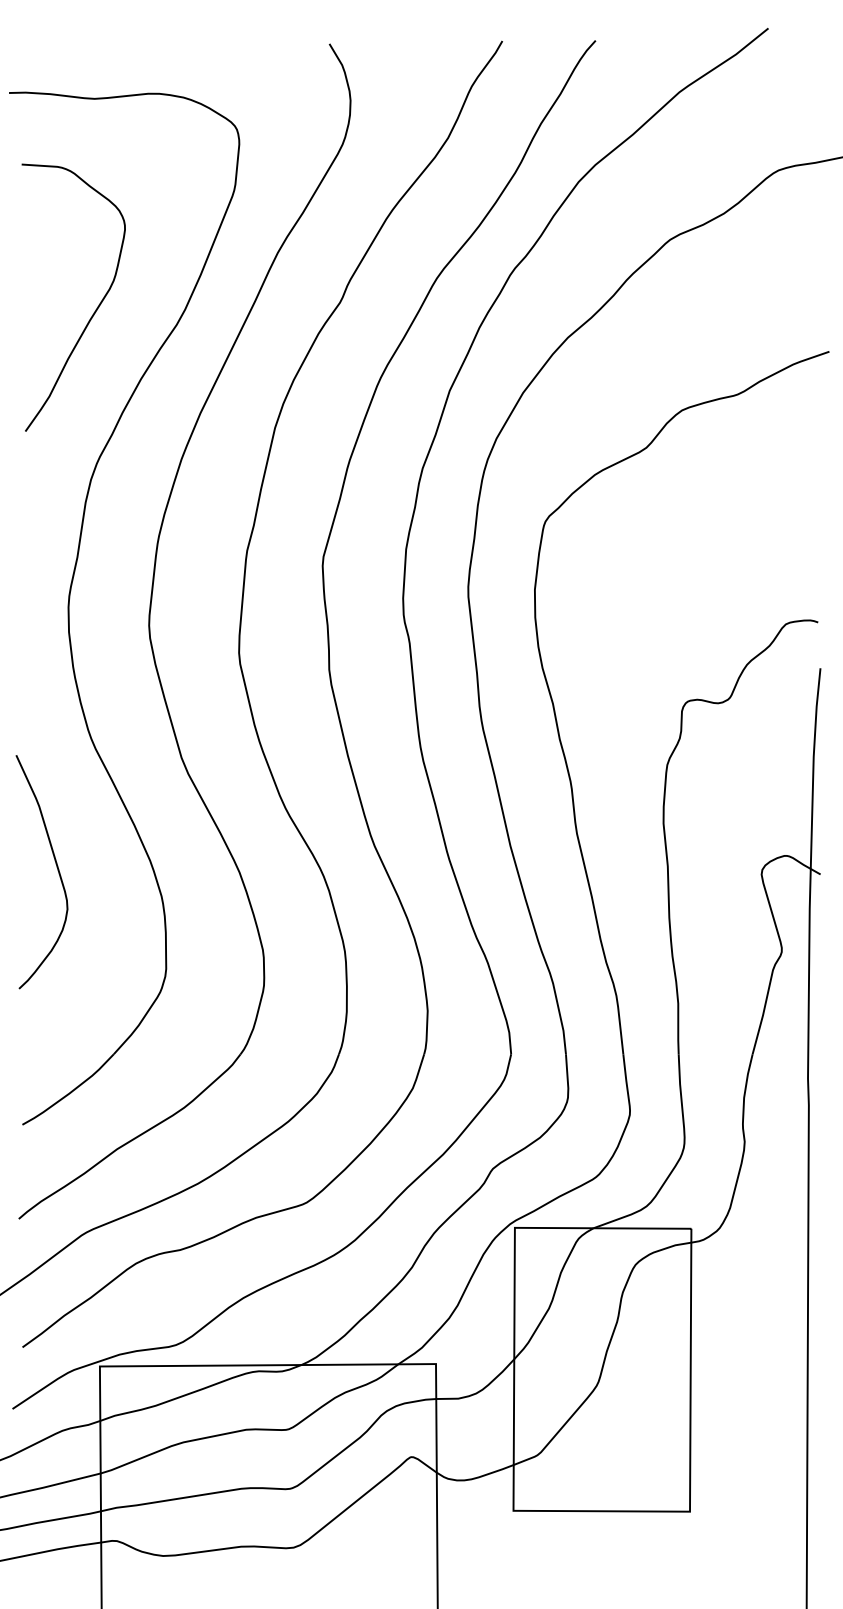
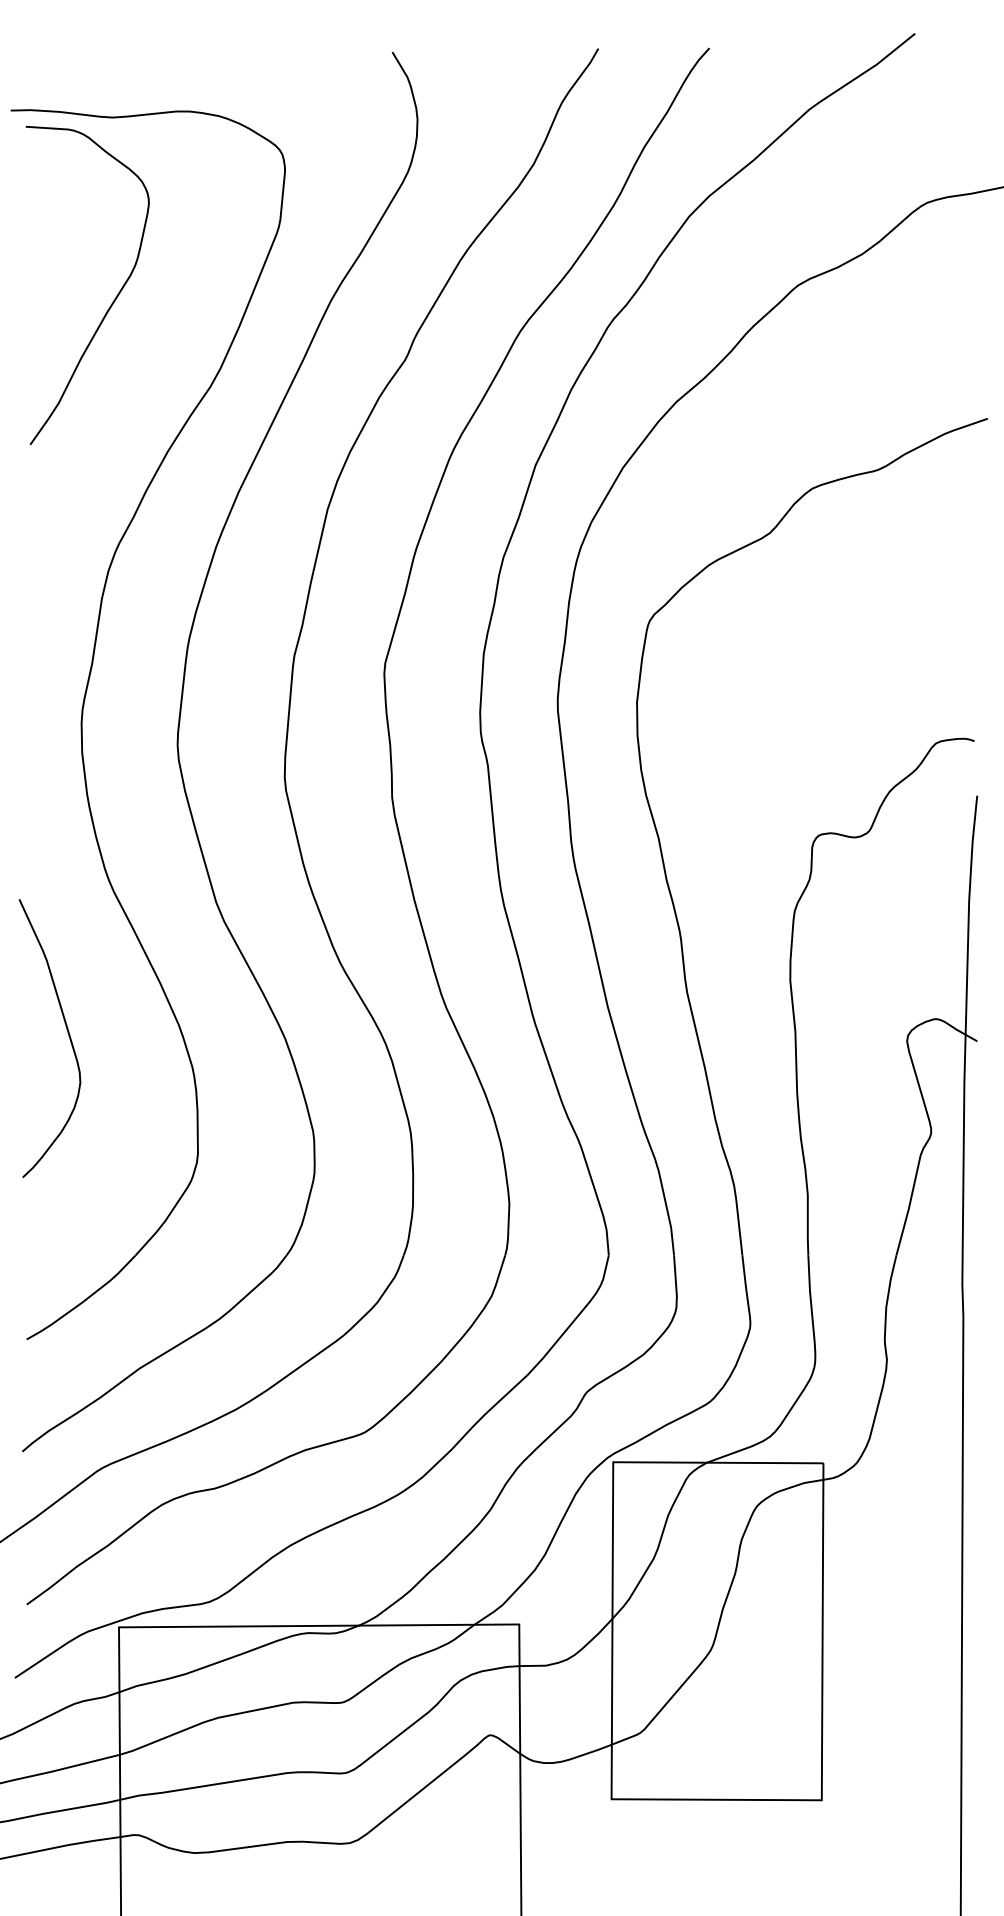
curve: (96, 308) -> (114, 298), moved

